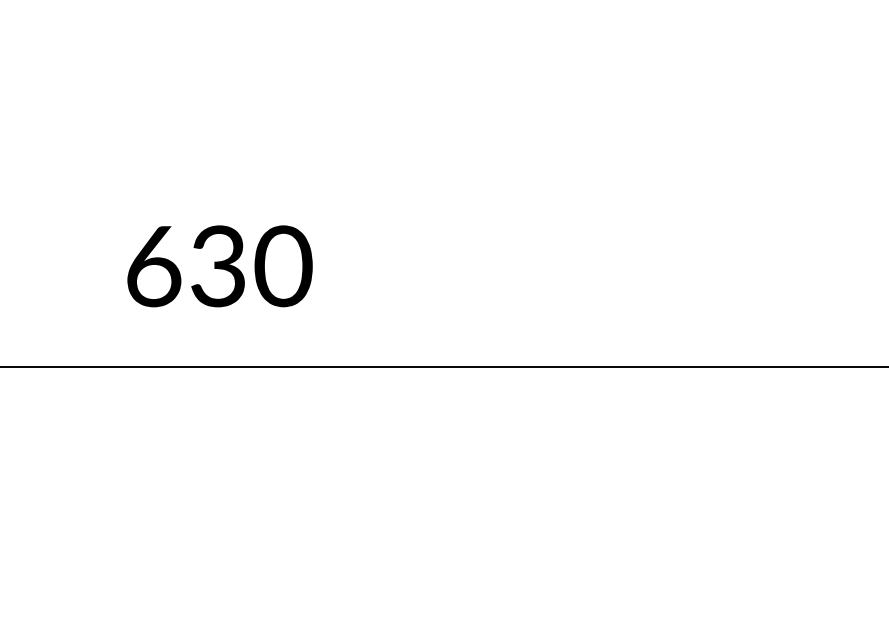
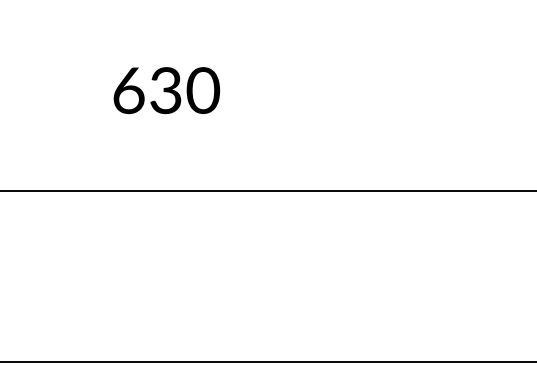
text: (219, 266) -> (166, 90), moved

